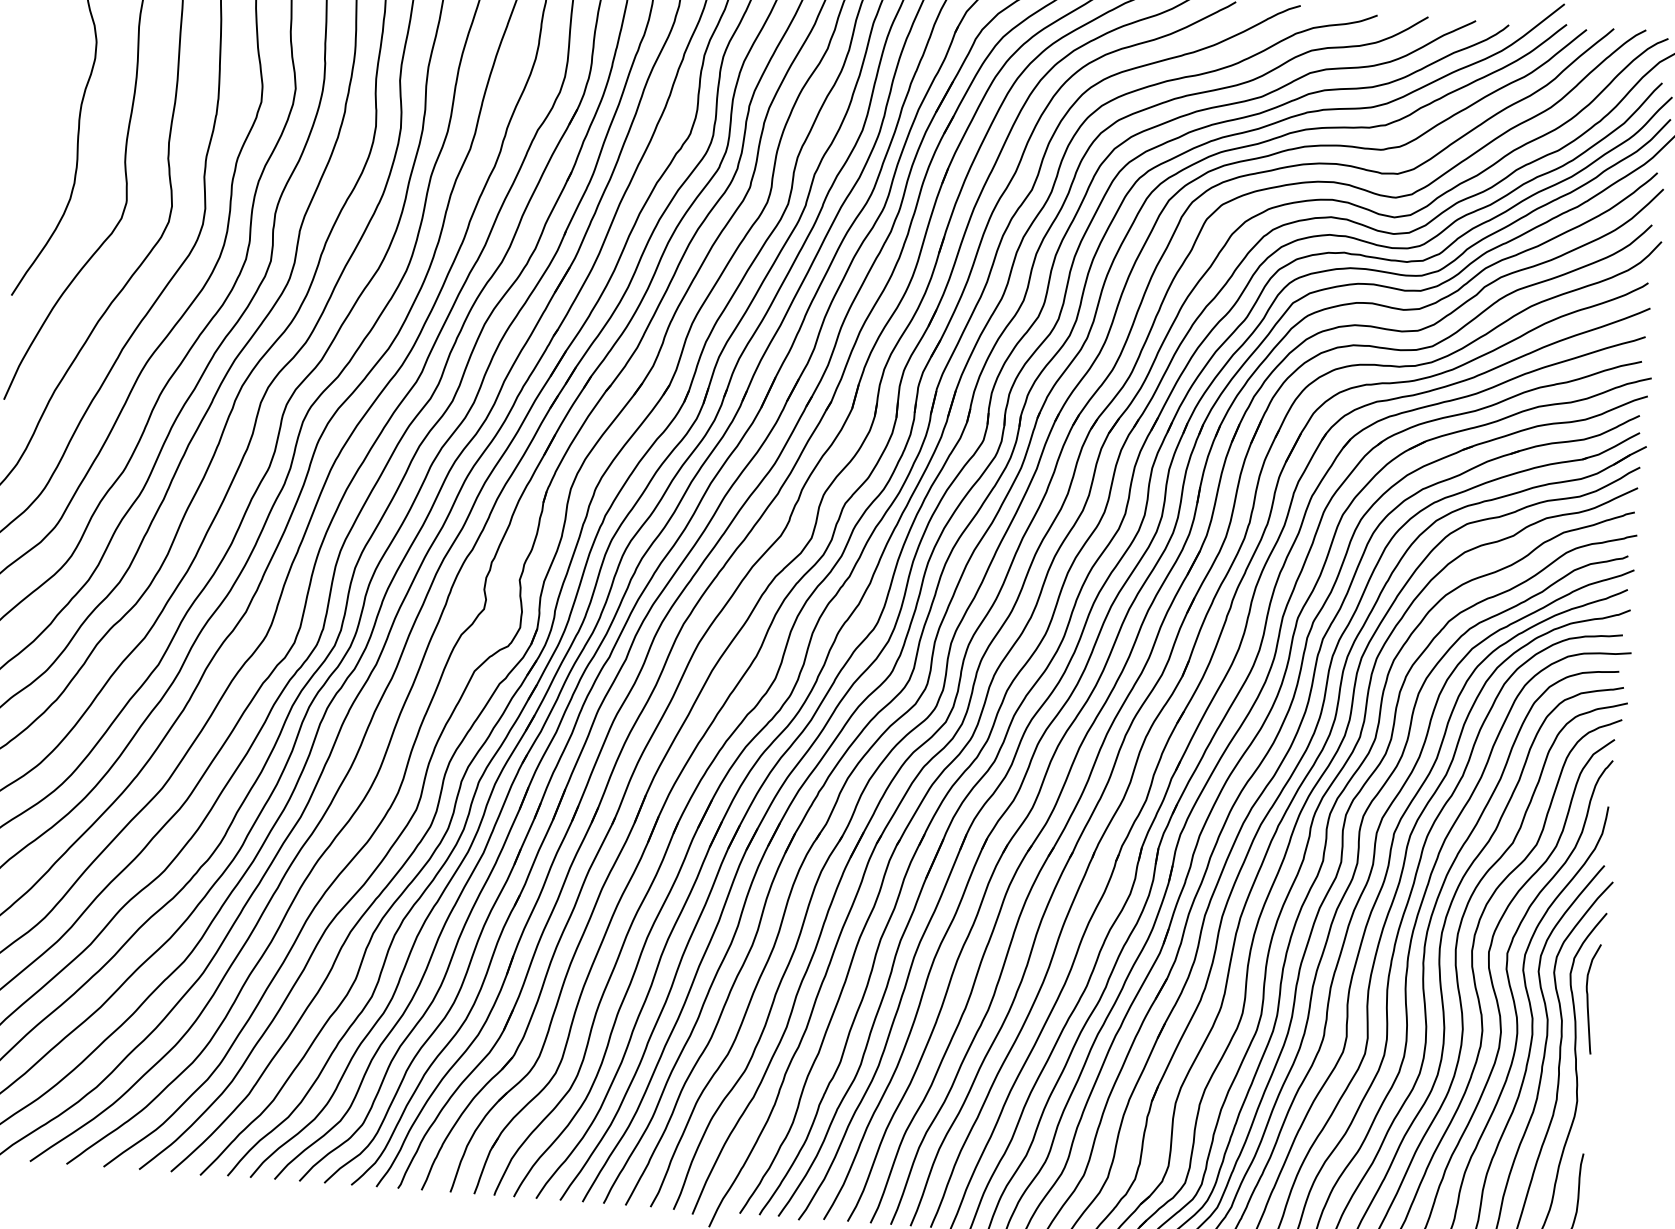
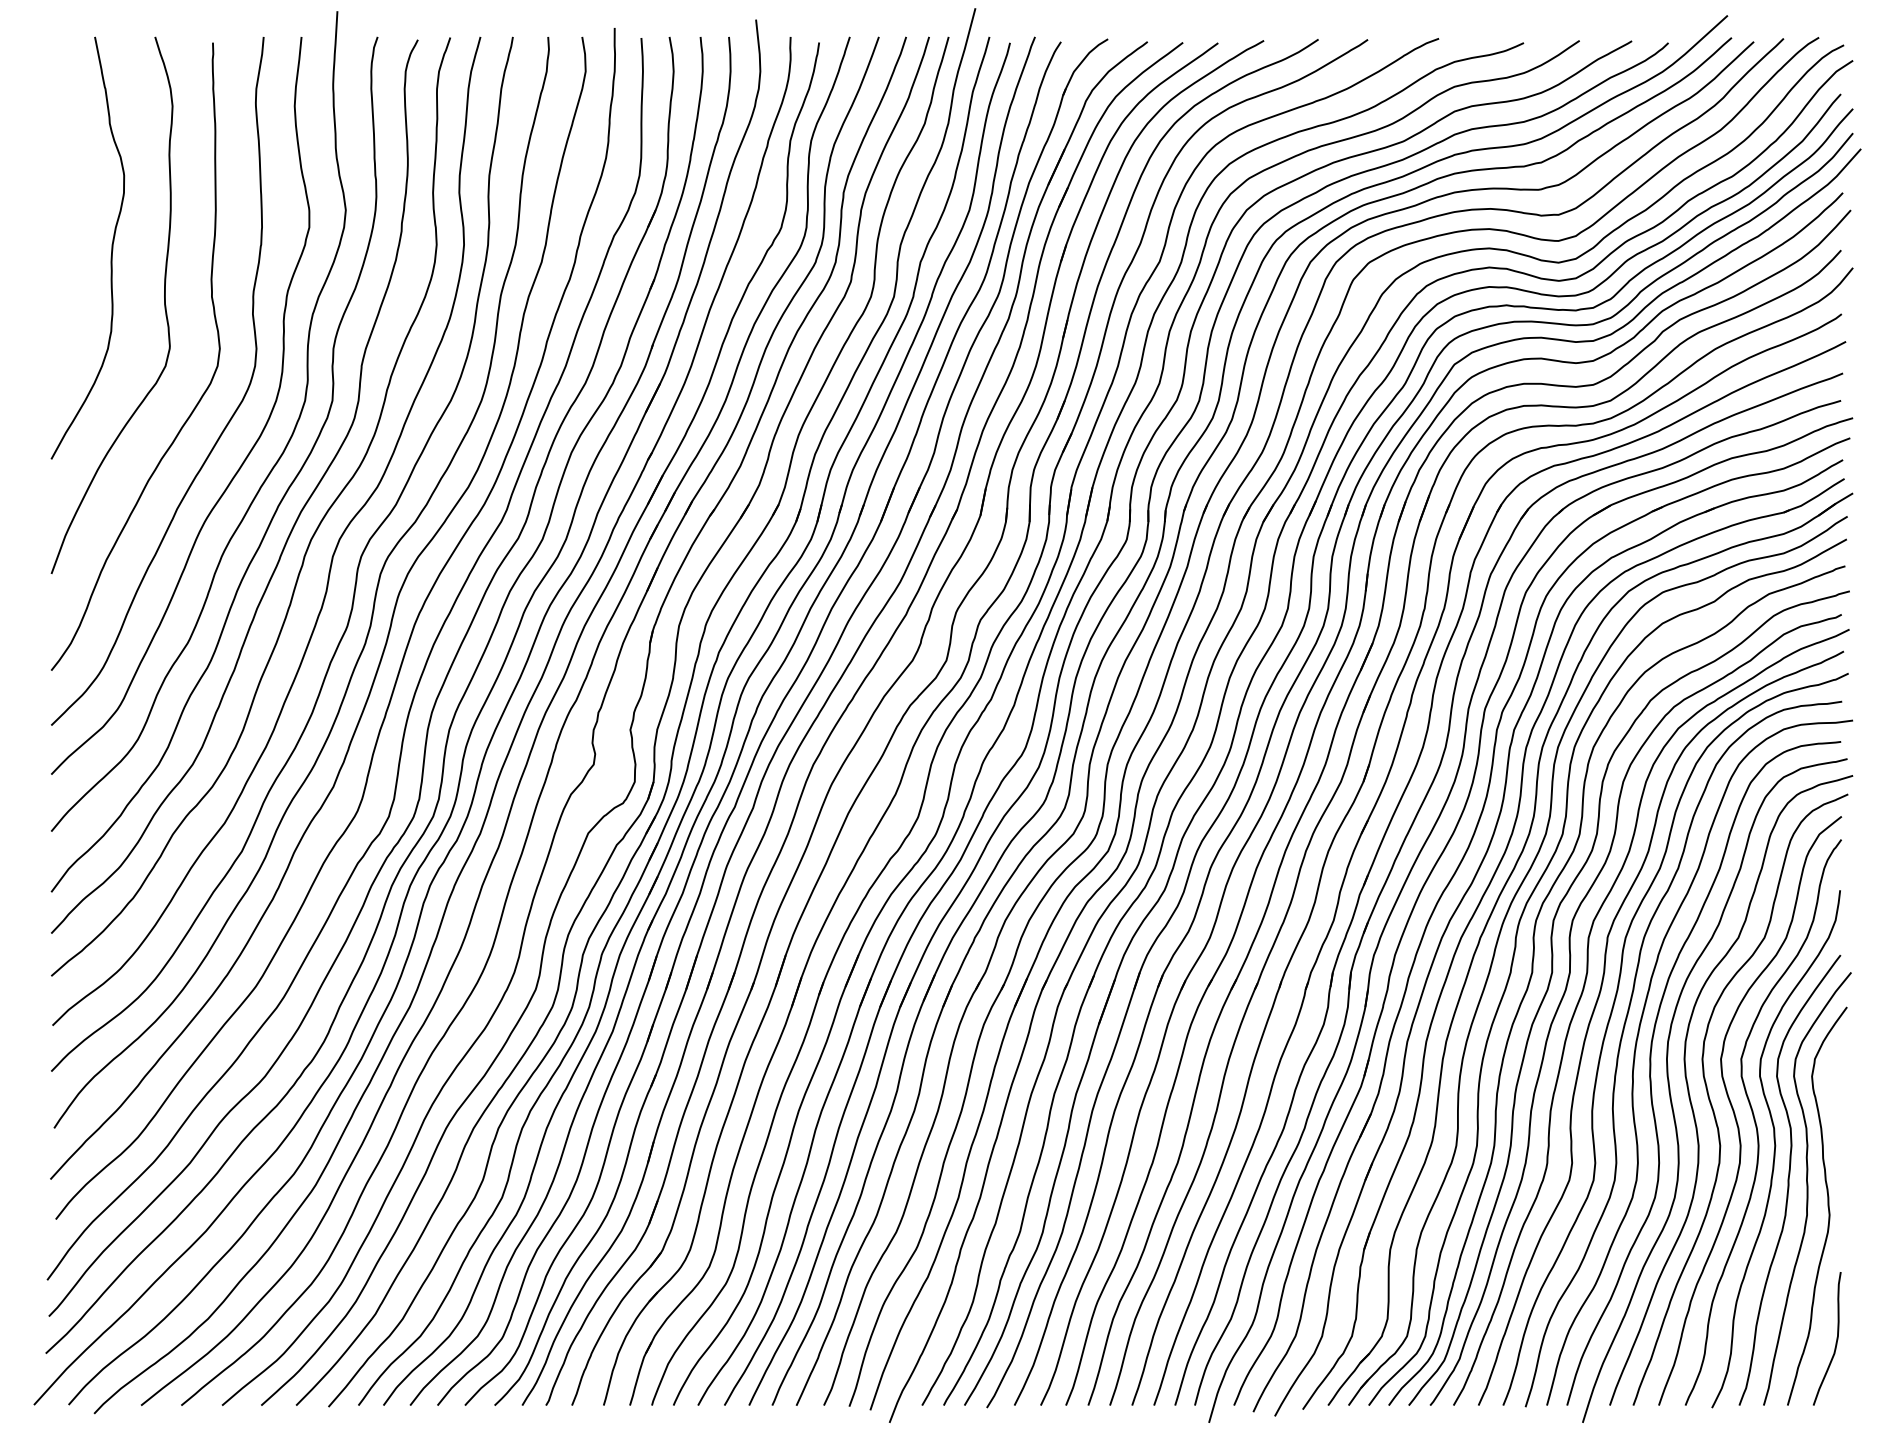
curve: (1588, 998) -> (1833, 1101), removed

